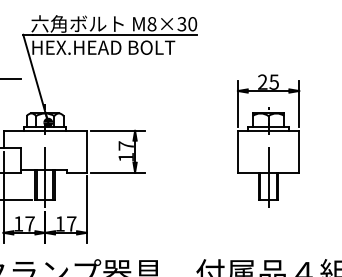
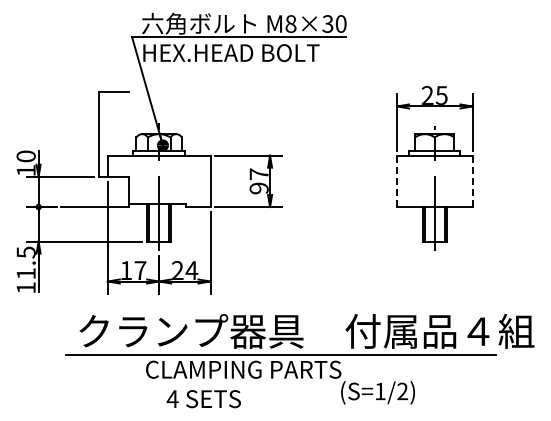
line: (238, 151) -> (397, 181), solid -> dashed
line: (299, 151) -> (472, 181), solid -> dashed
text: (125, 157) -> (258, 188), 17 -> 97
text: (66, 223) -> (185, 270), 17 -> 24

